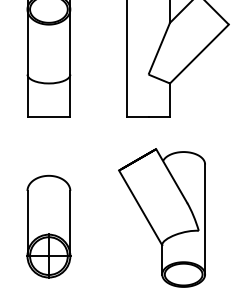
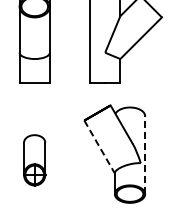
line: (140, 208) -> (99, 147), solid -> dashed
line: (205, 219) -> (145, 155), solid -> dashed
part: (48, 226) -> (34, 160), size x0.7

